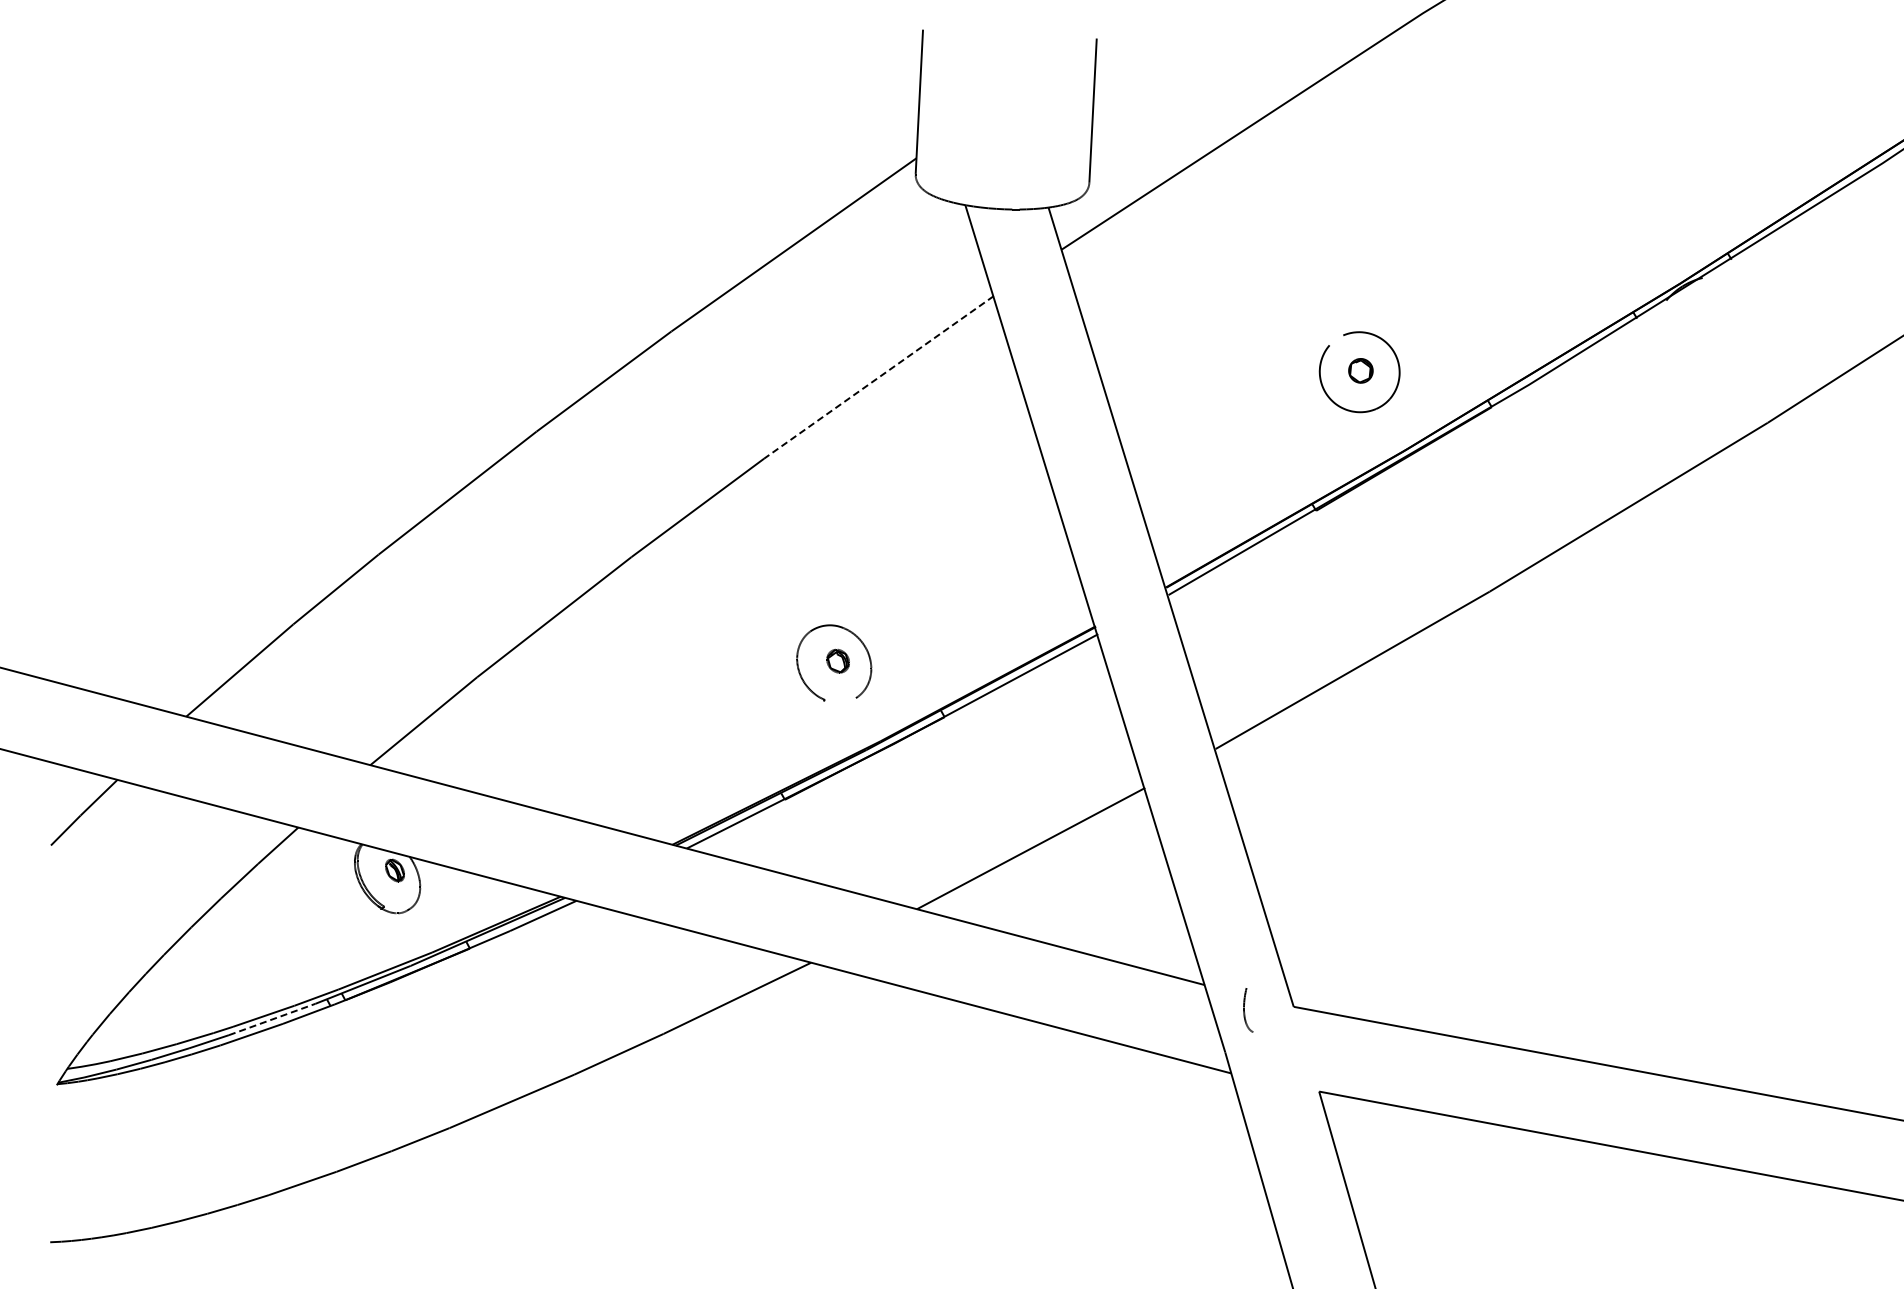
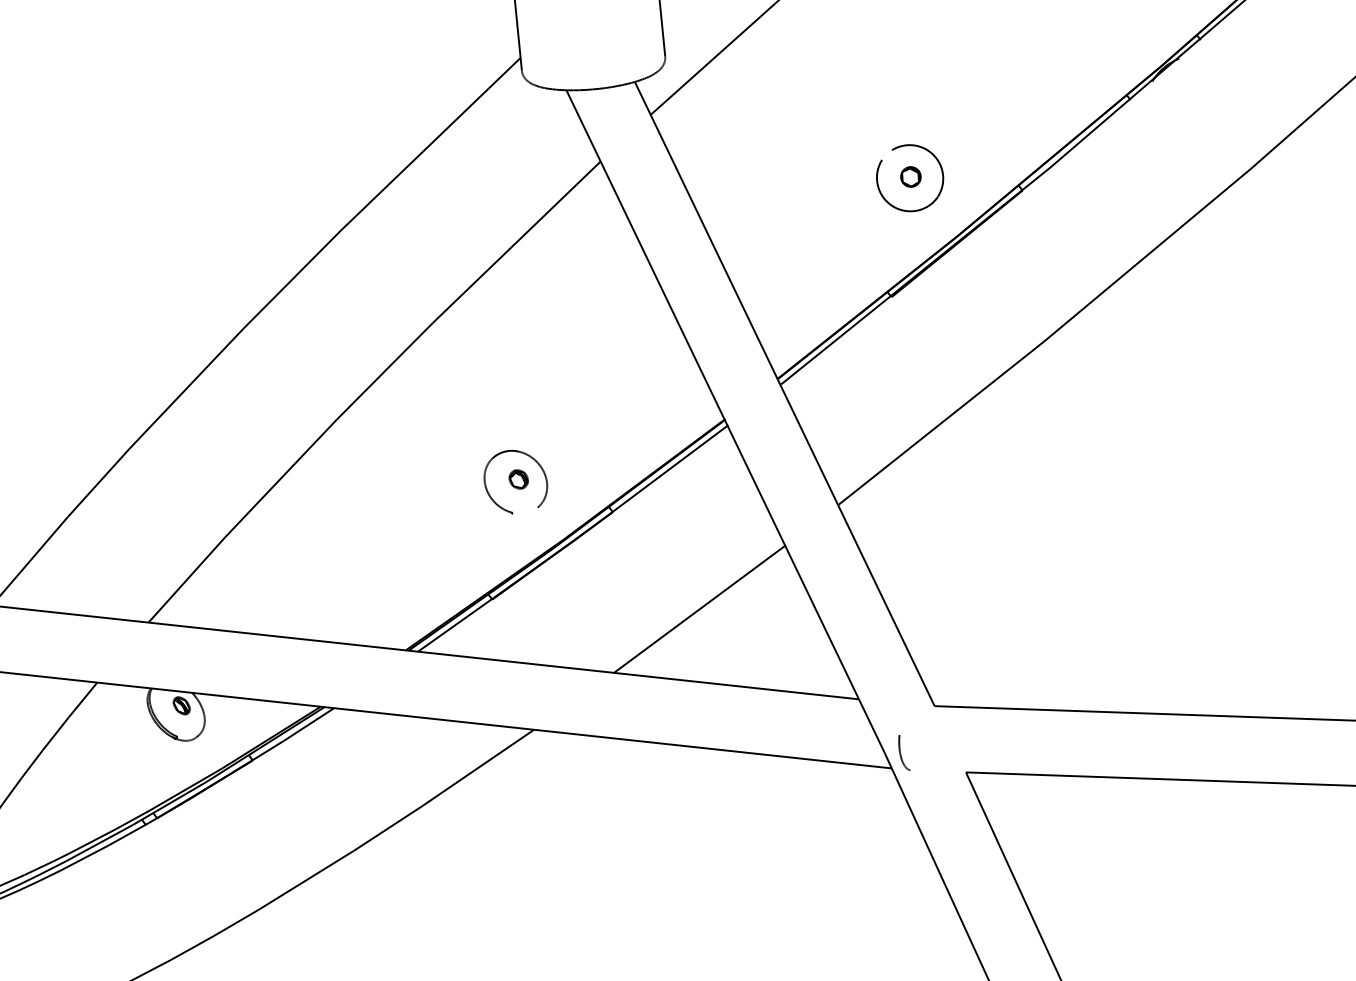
line: (878, 377) -> (516, 242), dashed -> solid
part: (1248, 1010) -> (903, 753), moved
line: (272, 1019) -> (99, 843), dashed -> solid

